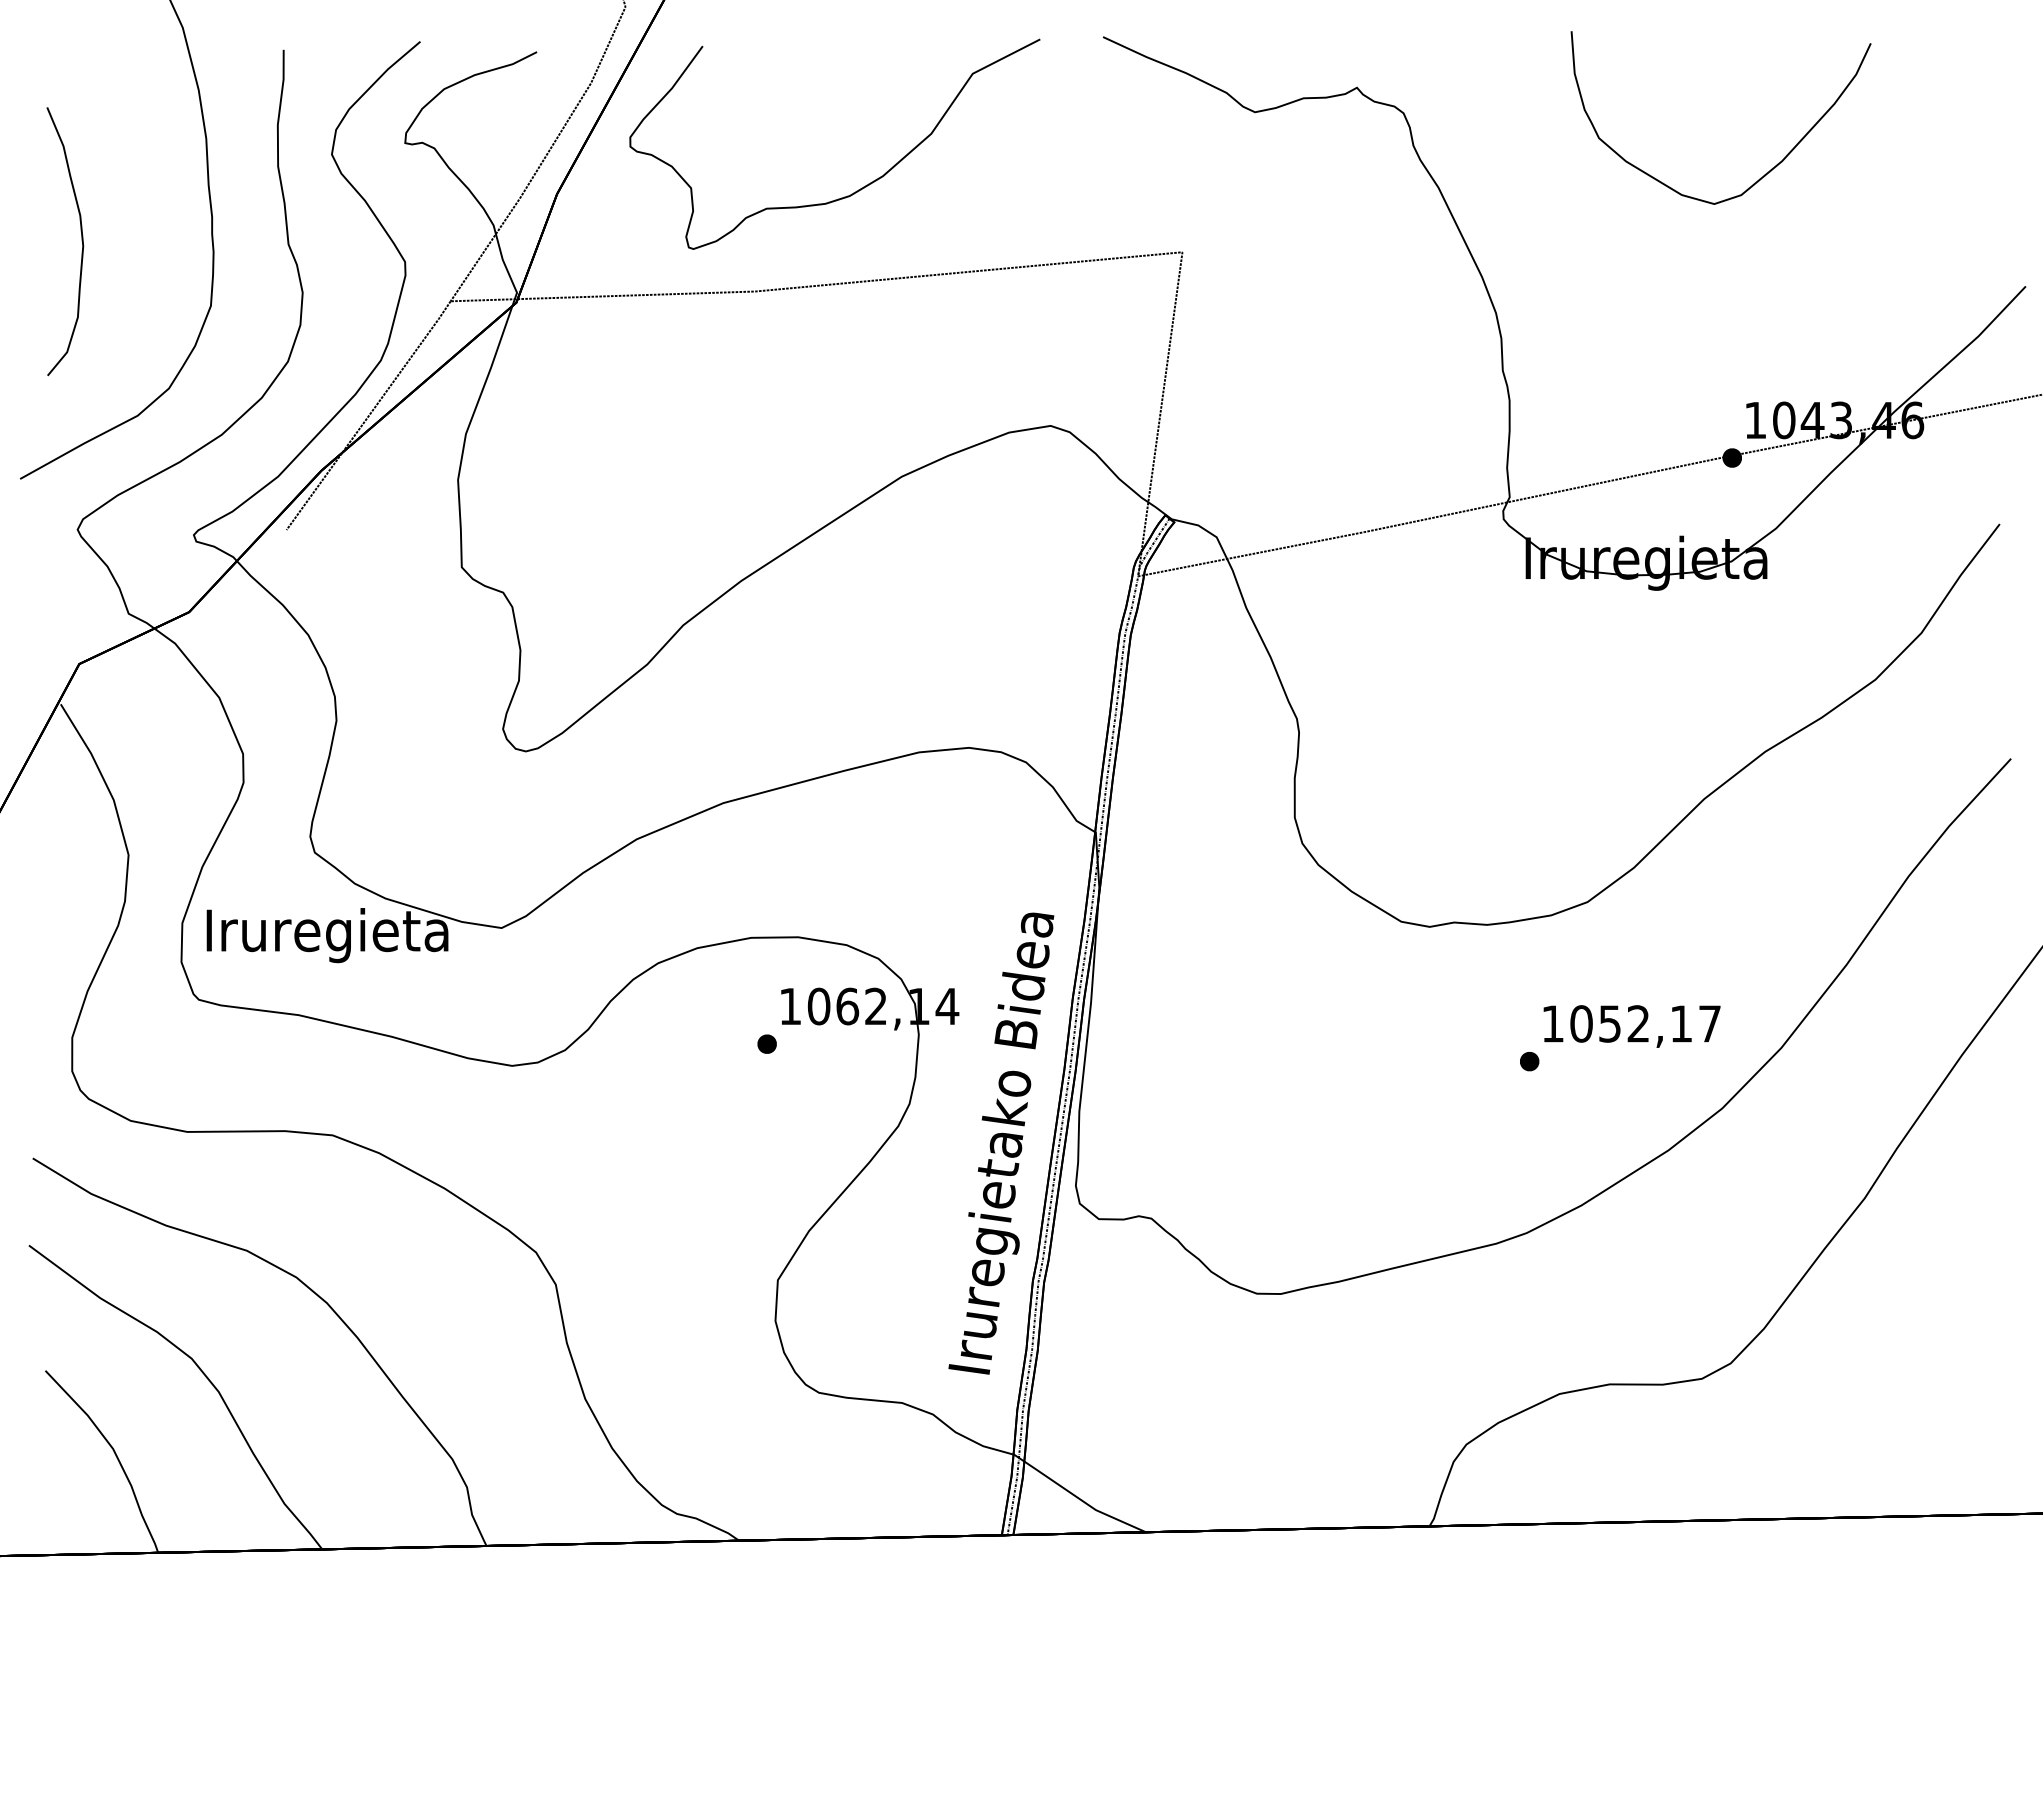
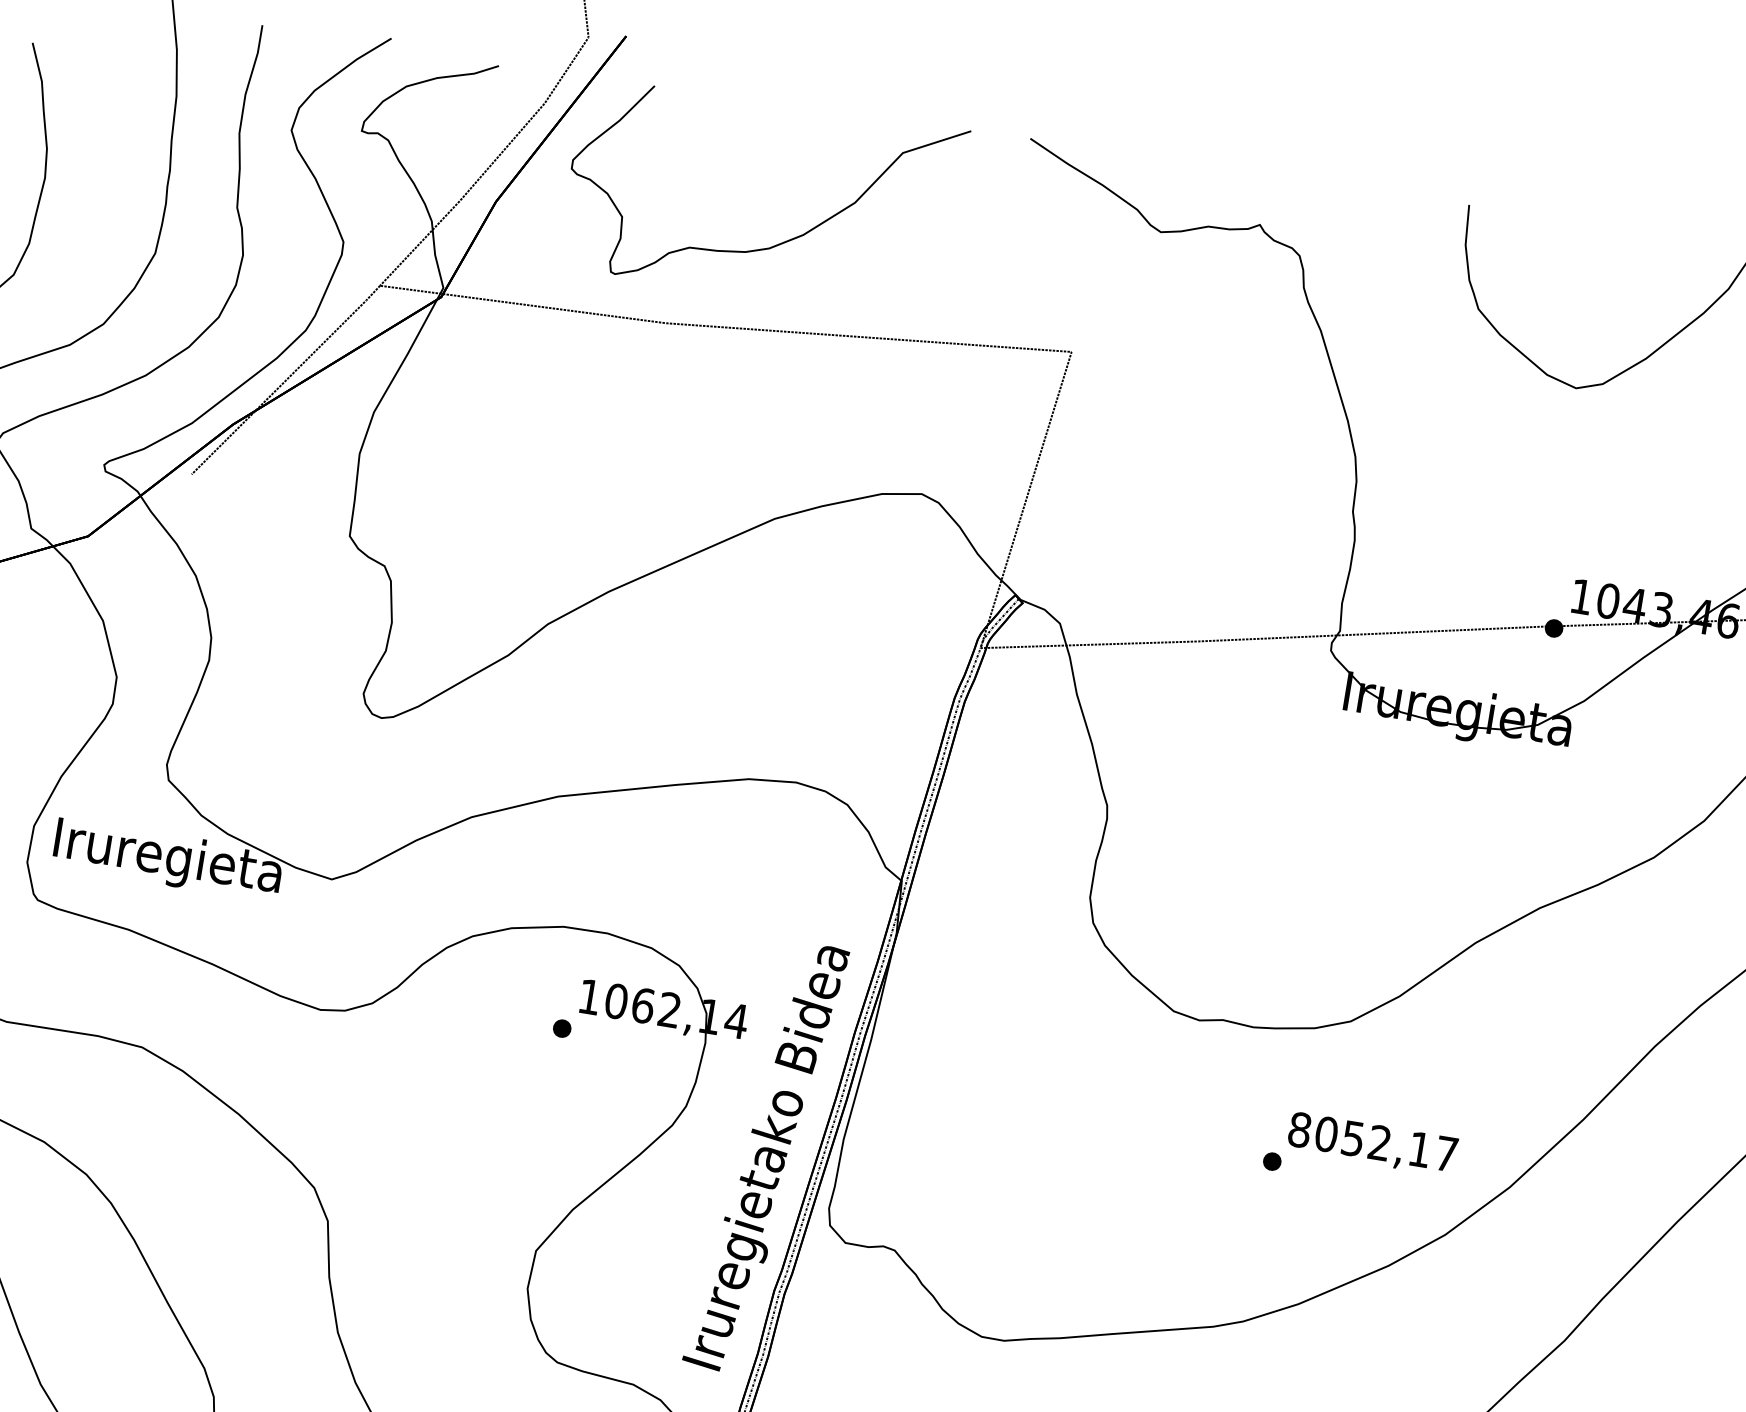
text: (1552, 1023) -> (1299, 1129), 1052,17 -> 8052,17

